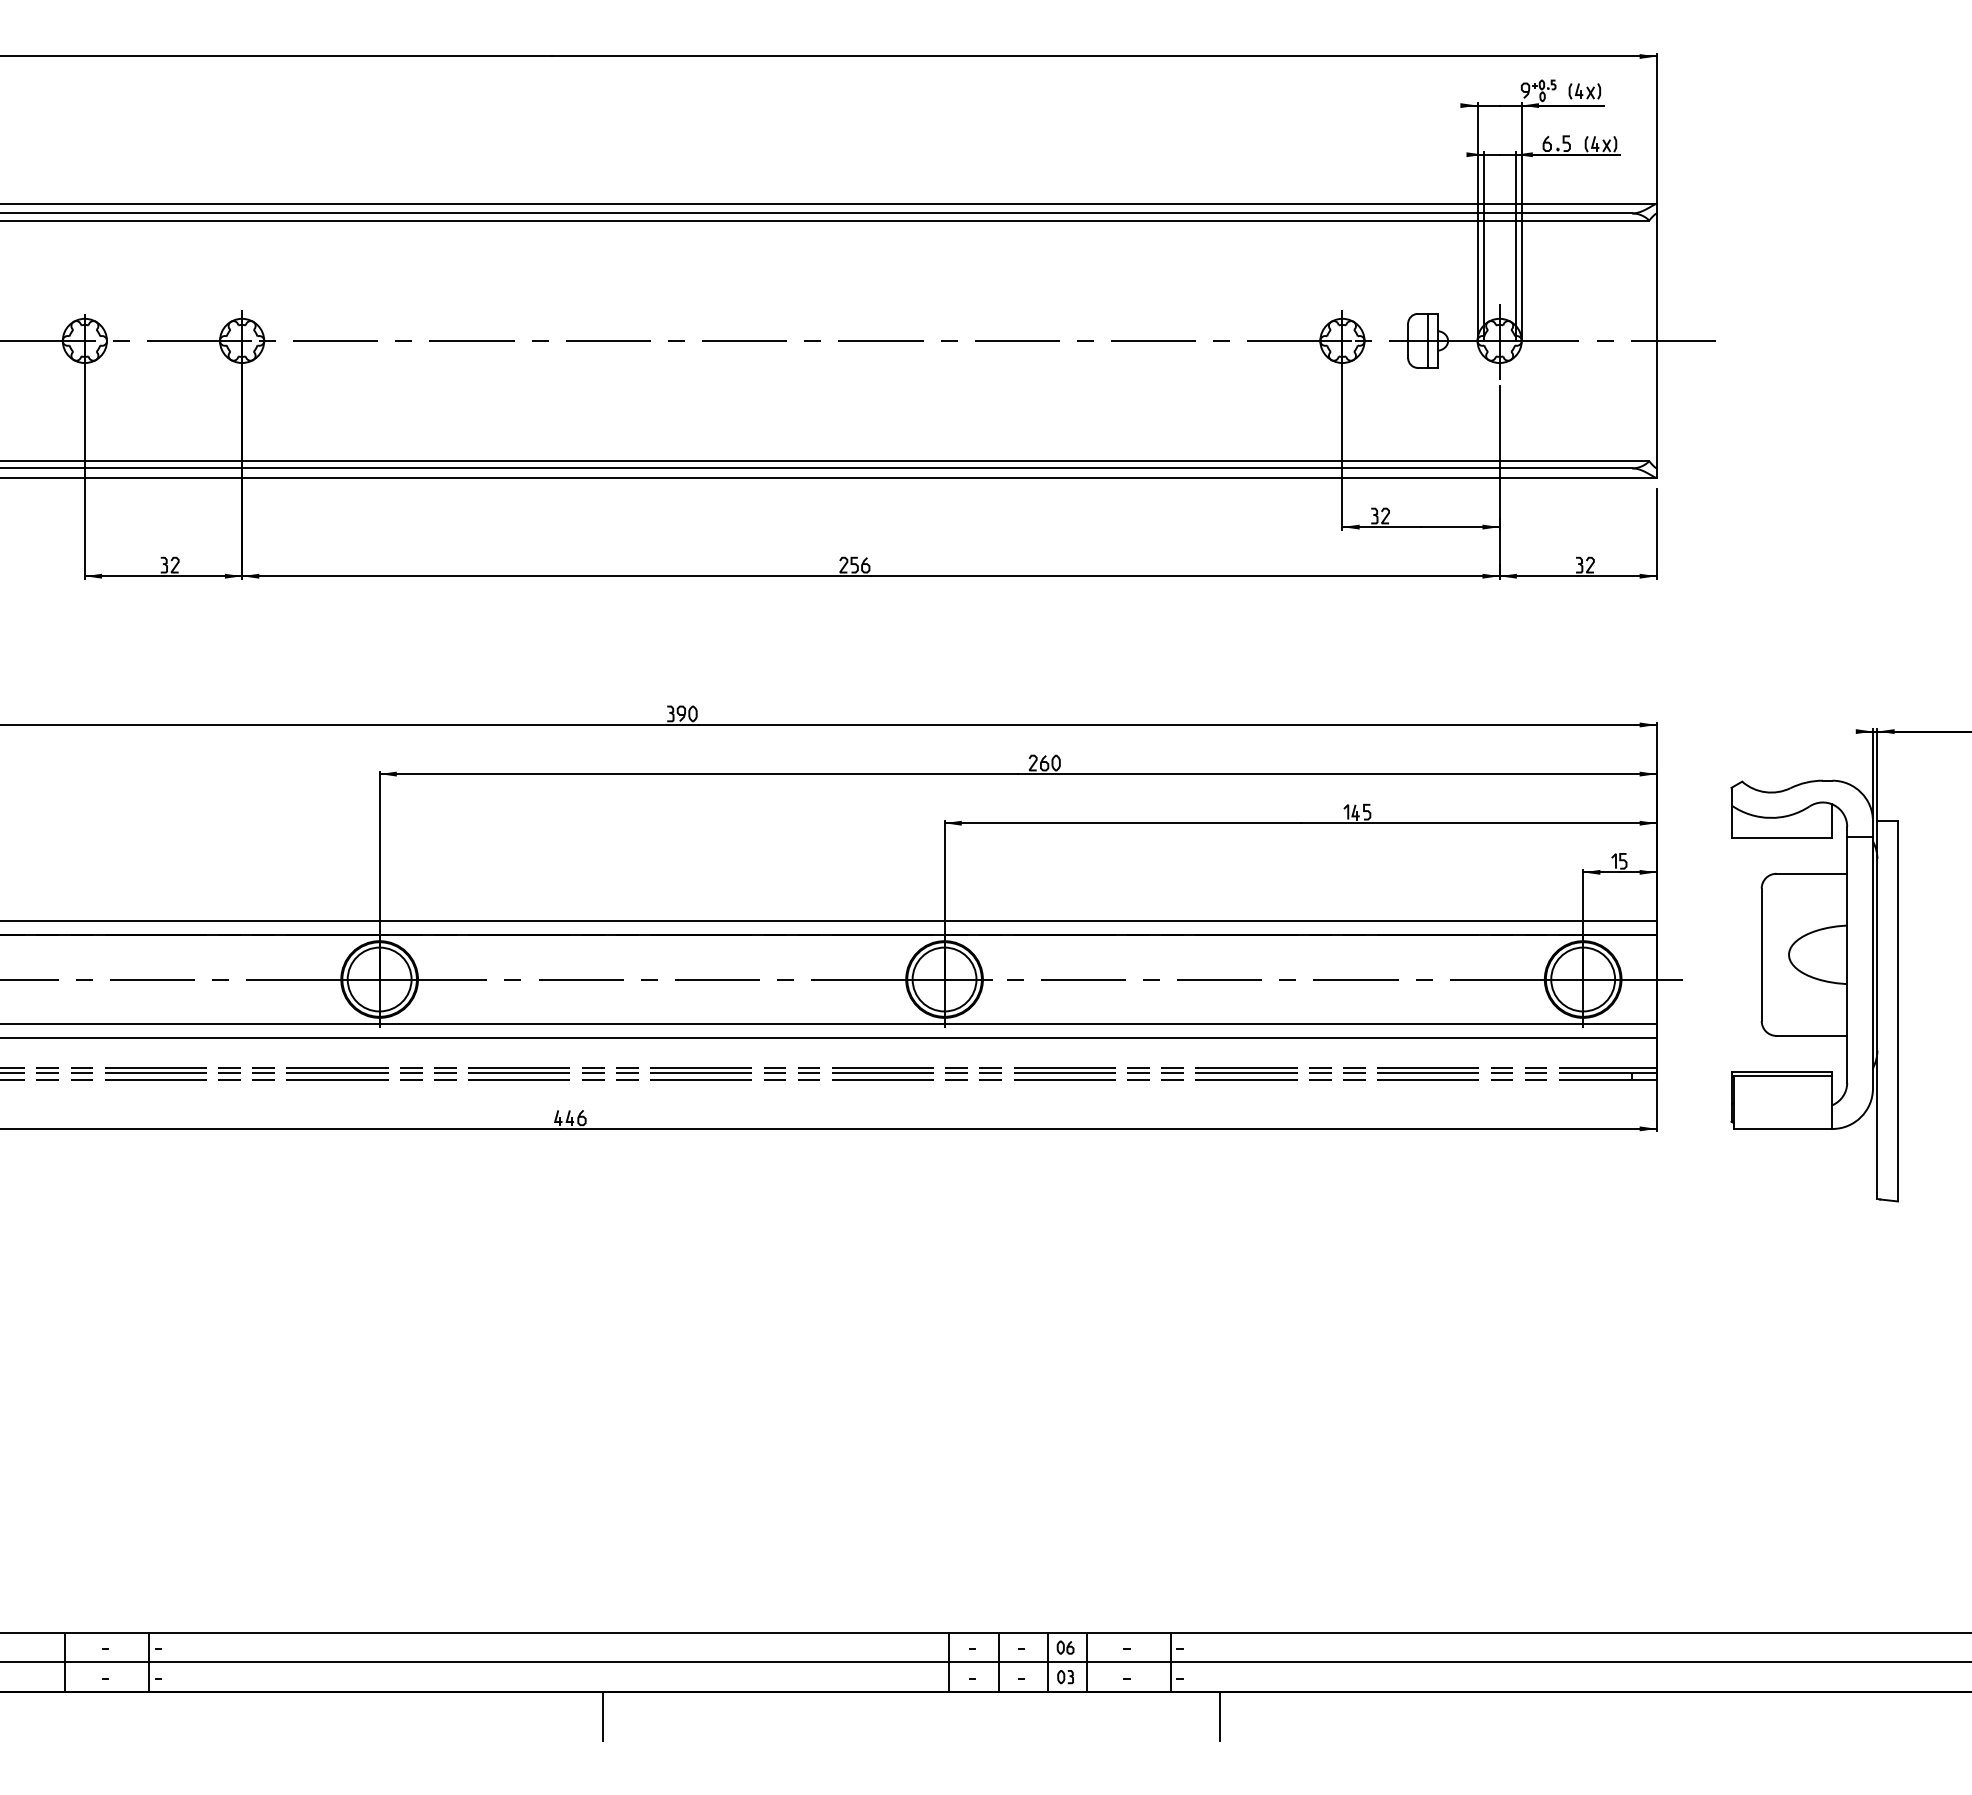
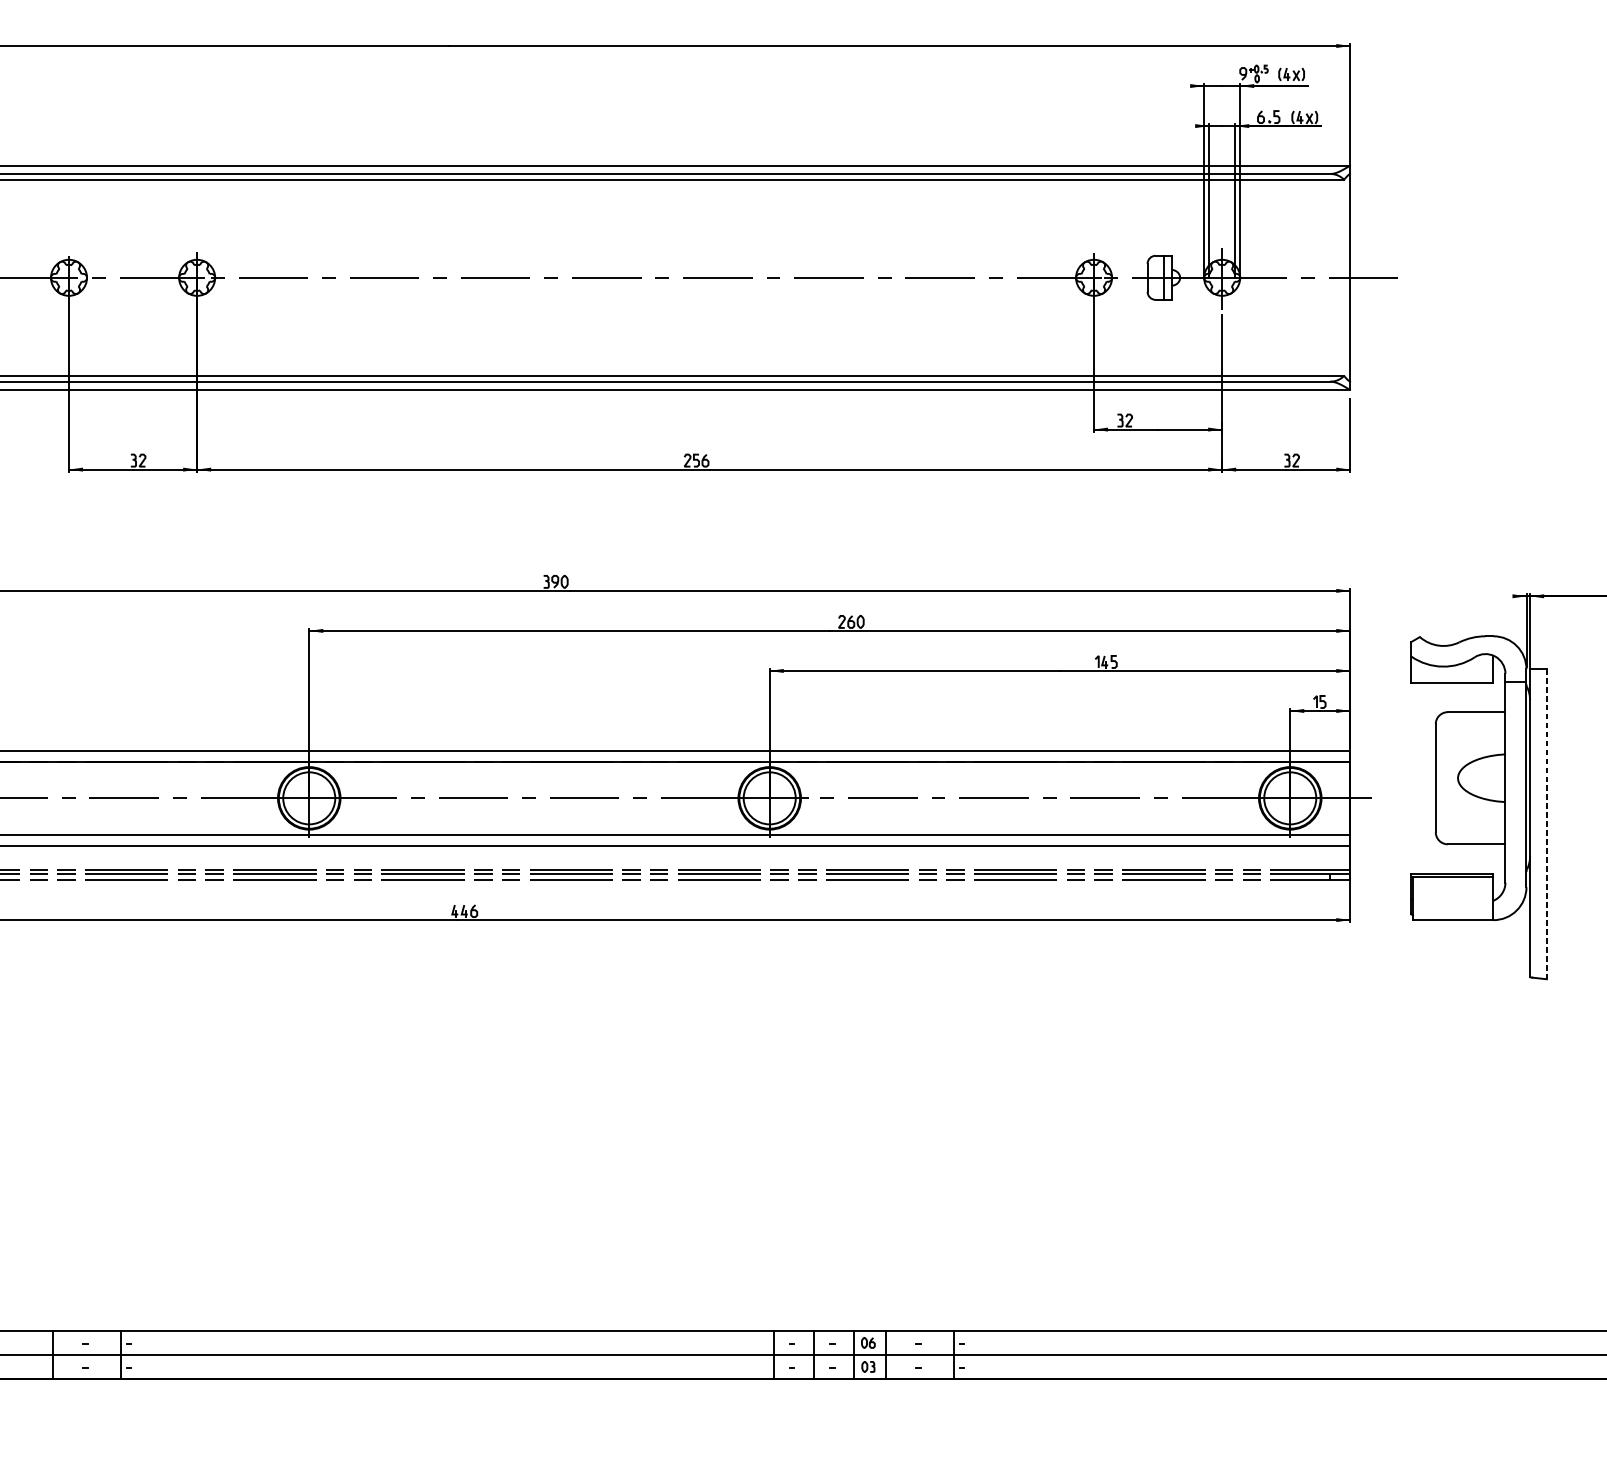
line: (1898, 1011) -> (1547, 824), solid -> dashed
line: (603, 1715) -> (491, 1398), removed
line: (1219, 1715) -> (993, 1398), removed

